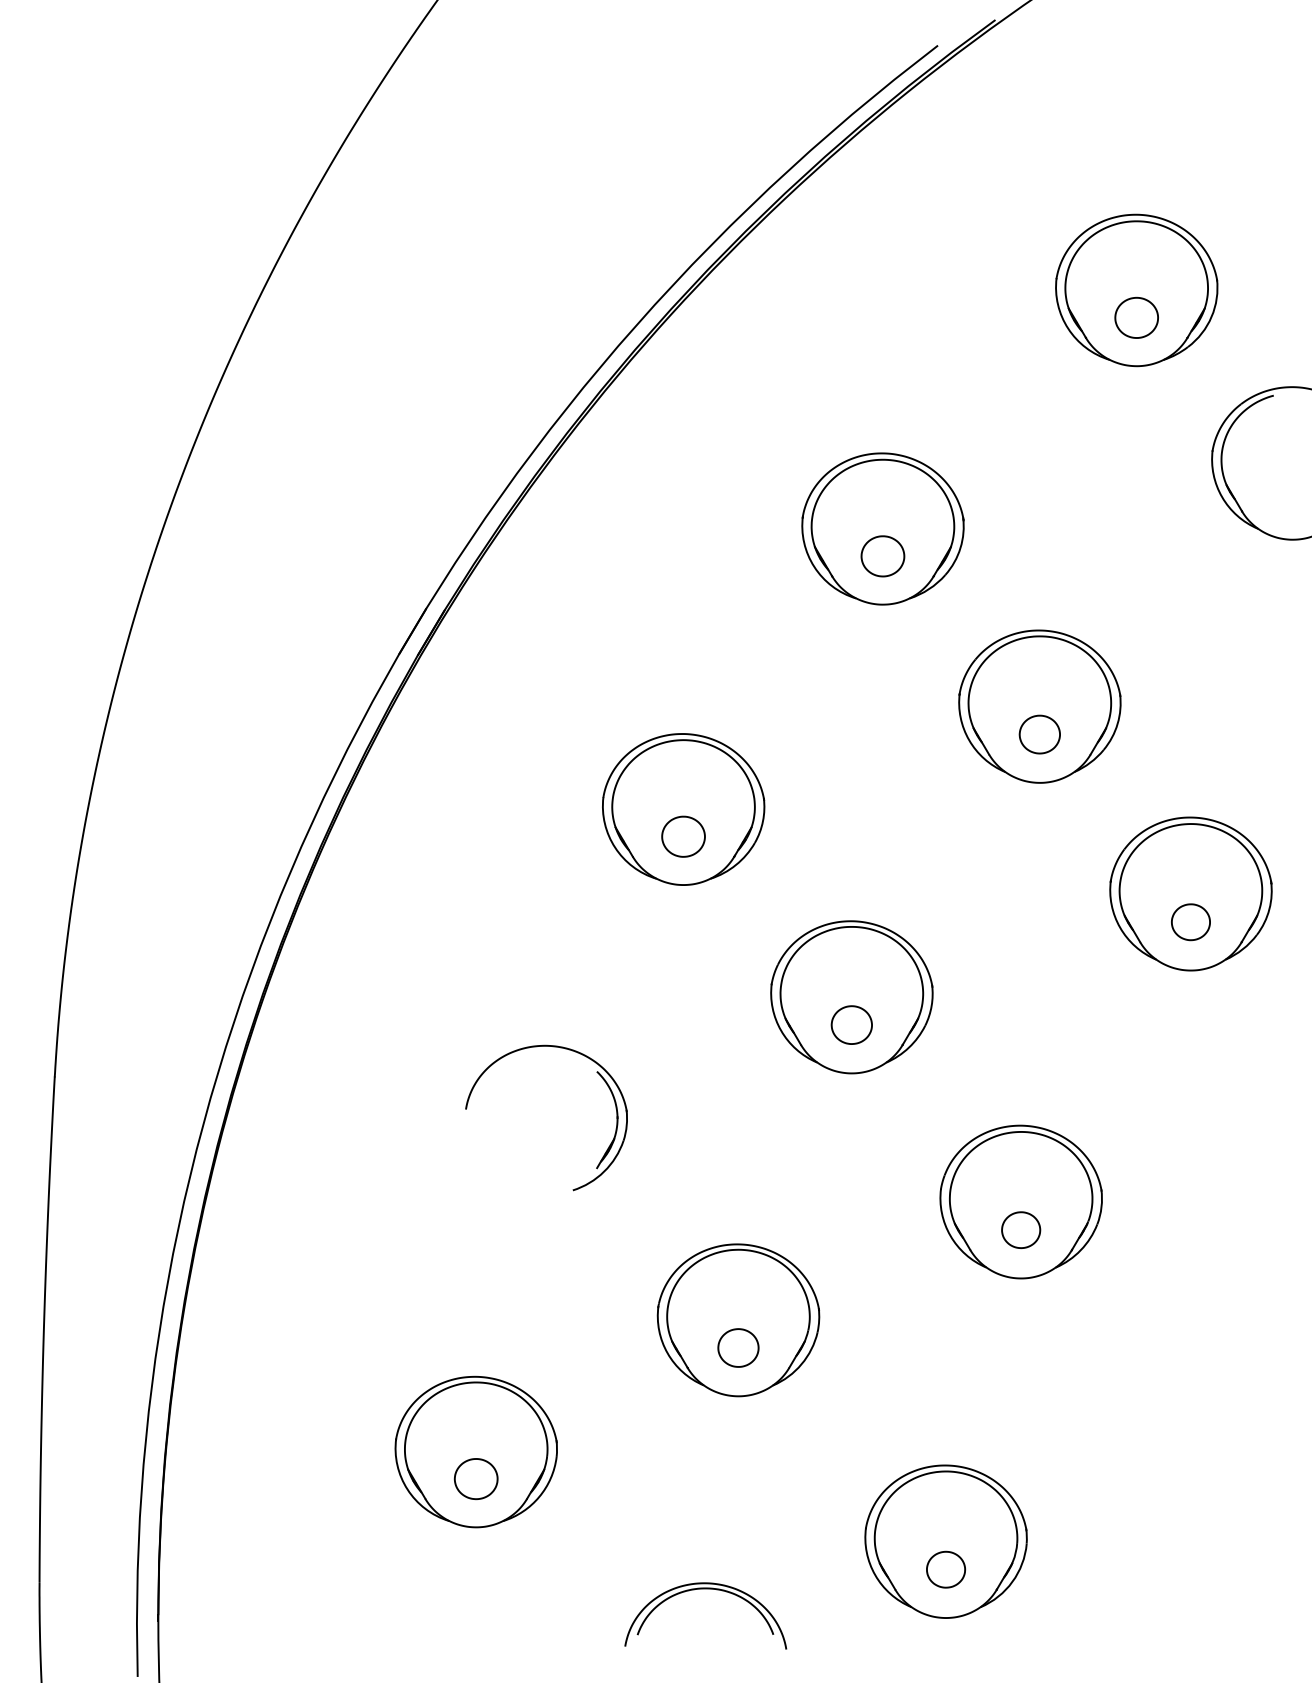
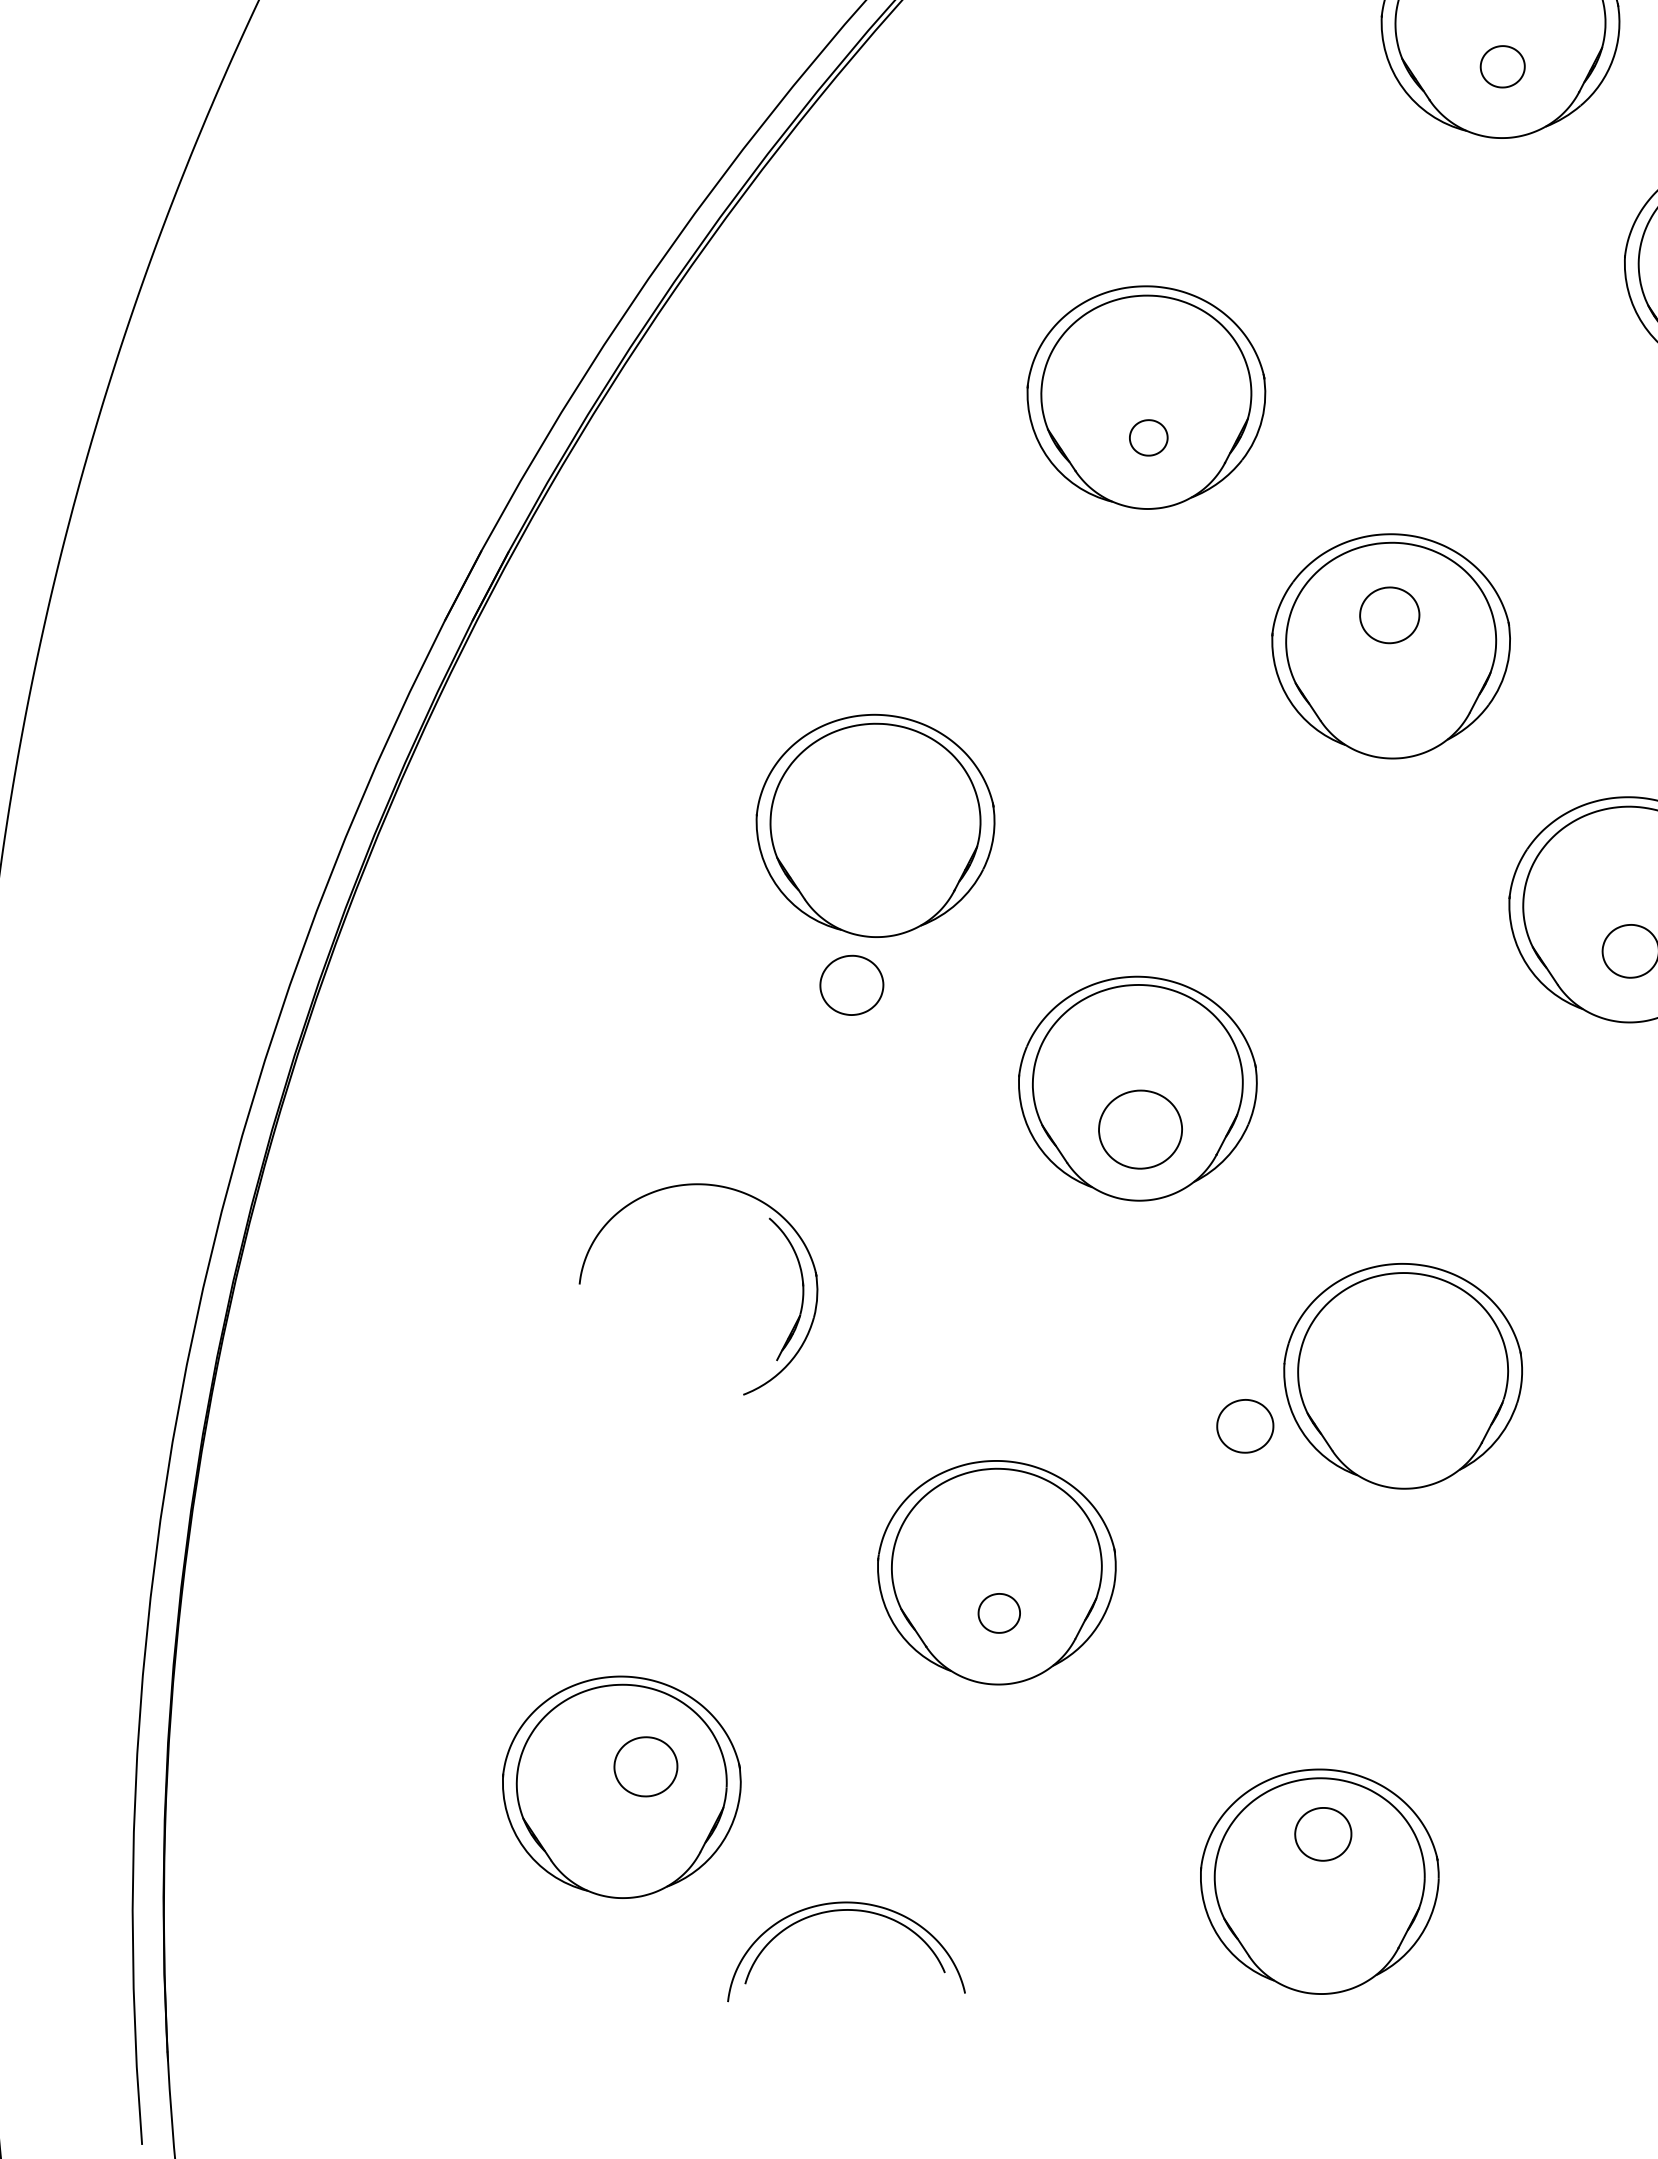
part: (1136, 317) -> (1502, 66), size x0.7
part: (882, 556) -> (1148, 438), size x0.6
part: (1039, 734) -> (1389, 615), moved
part: (683, 836) -> (851, 985), moved
part: (851, 1024) -> (1139, 1128), size x1.4
part: (1021, 1229) -> (1245, 1425), moved
part: (738, 1347) -> (999, 1612), size x0.7
part: (475, 1479) -> (644, 1767), moved
part: (946, 1569) -> (1323, 1833), moved
part: (705, 1589) -> (841, 1911), moved

